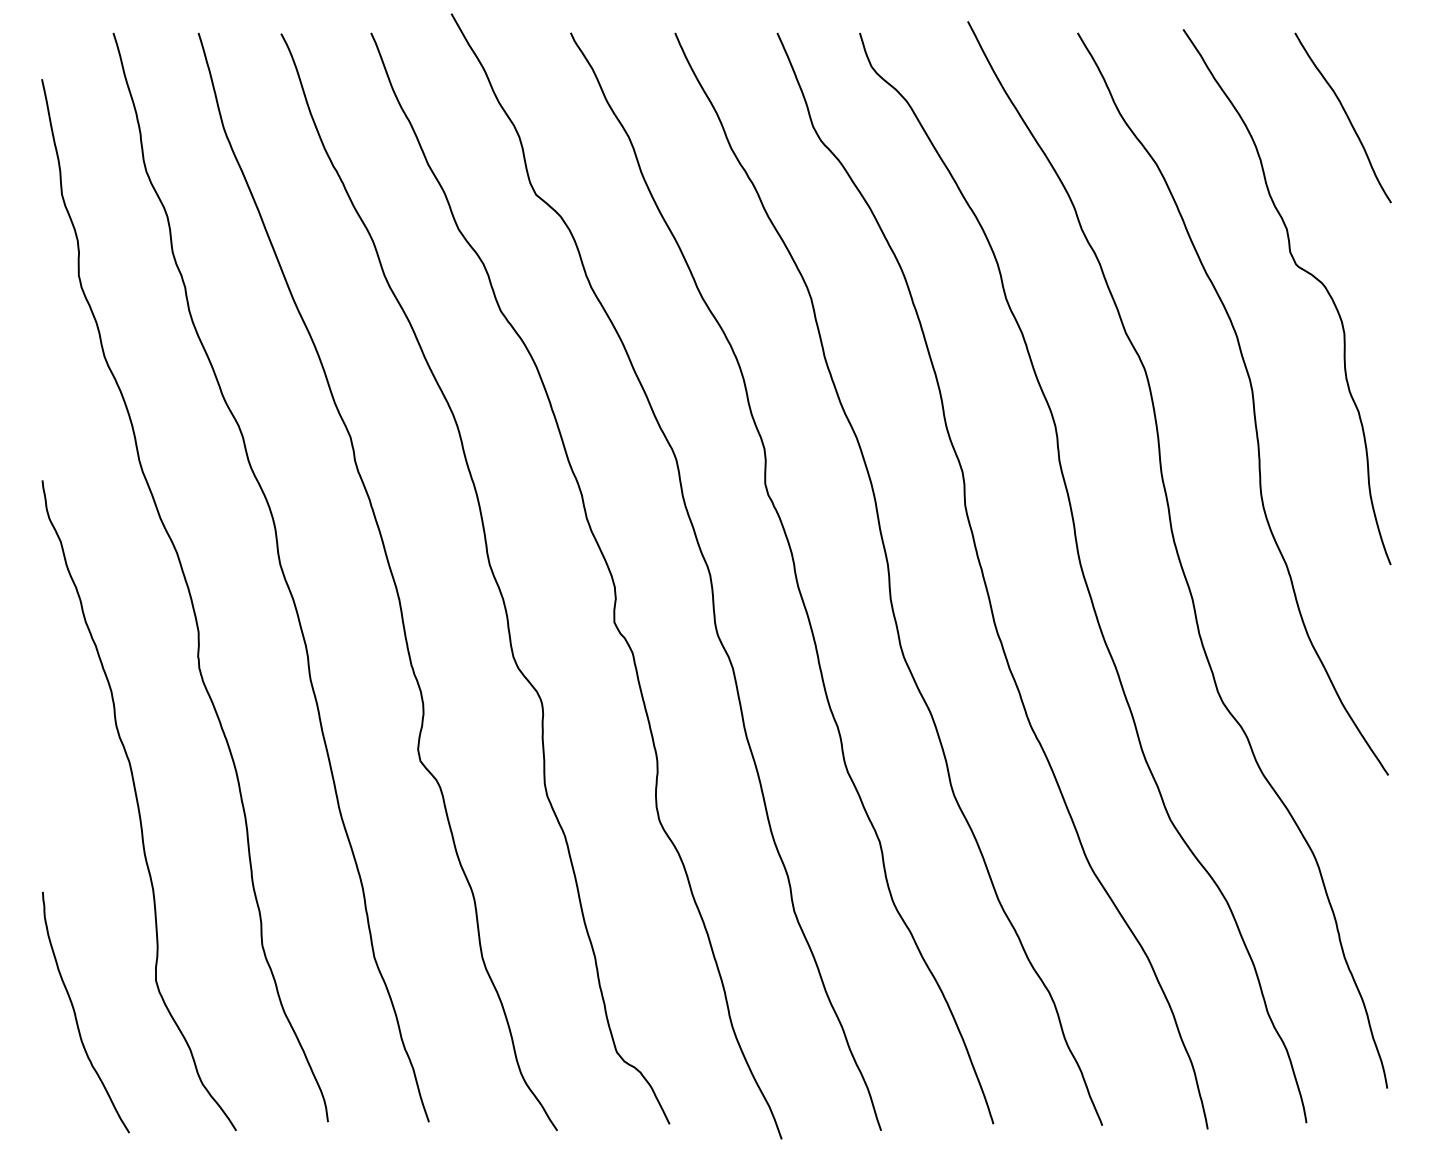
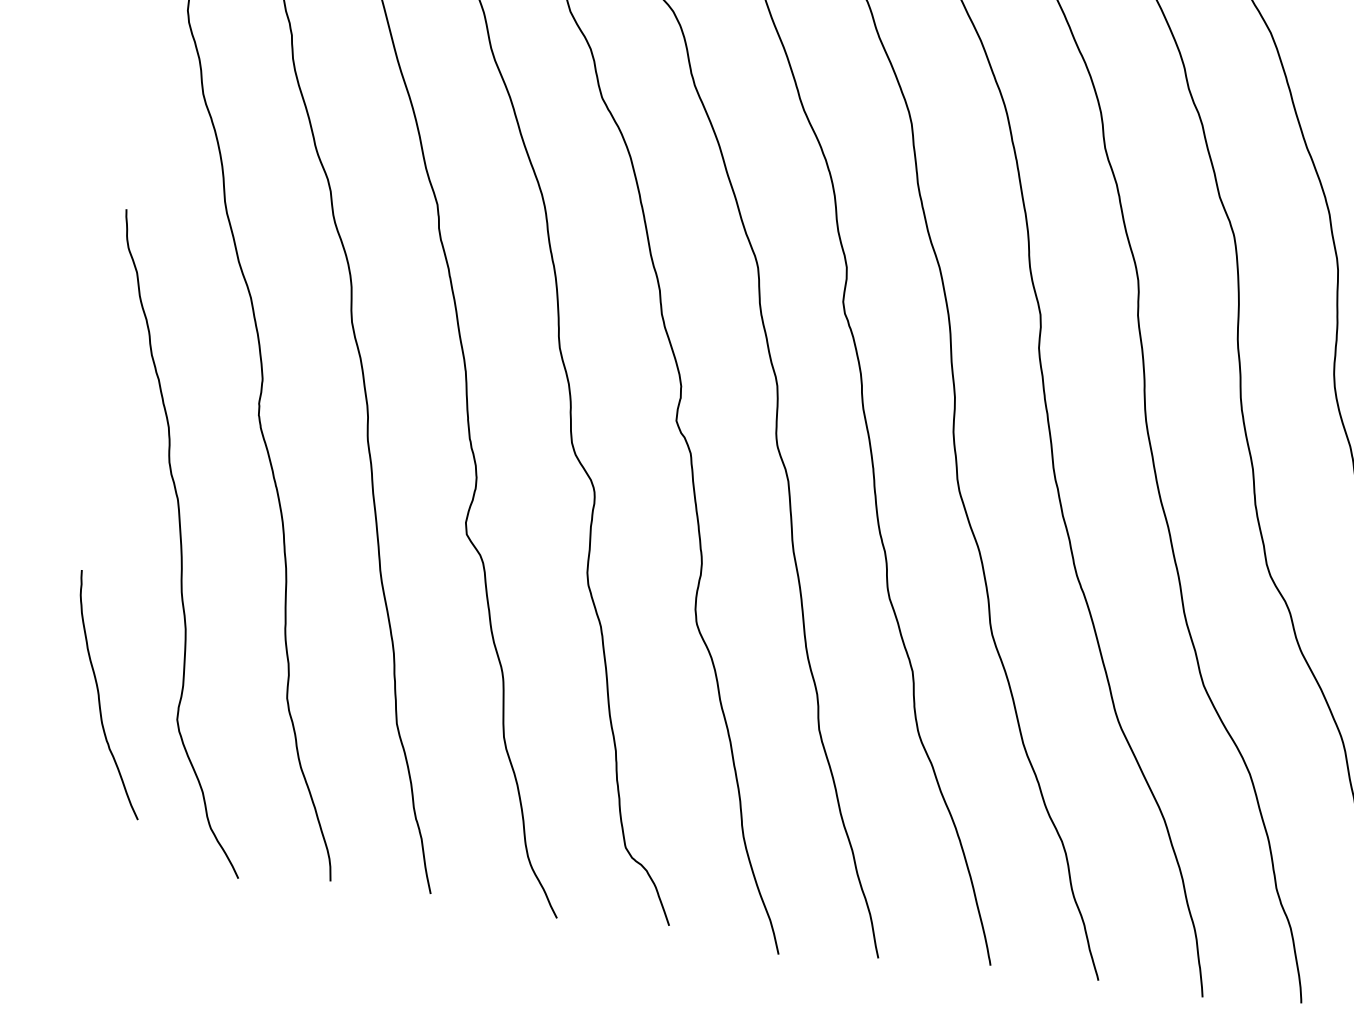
curve: (76, 1015) -> (100, 696), moved

